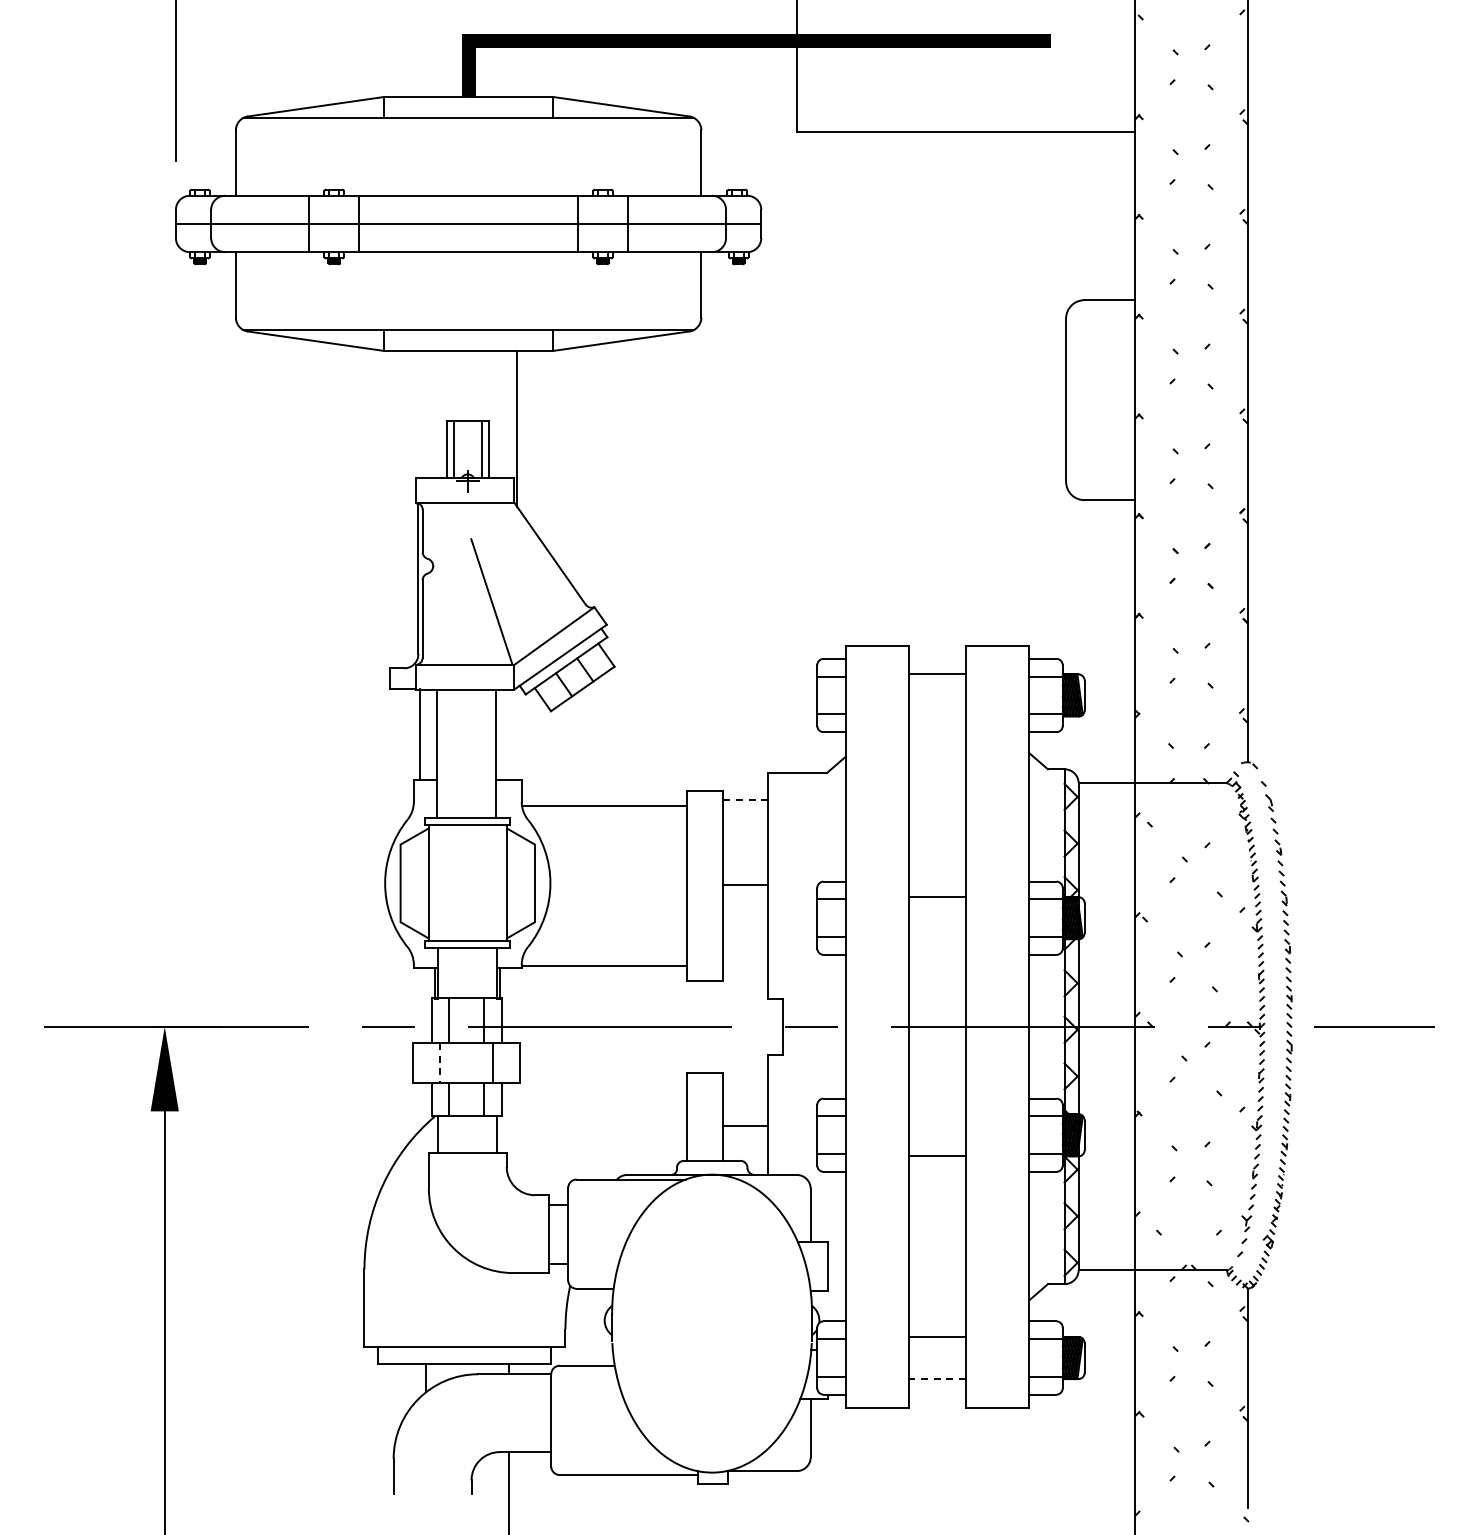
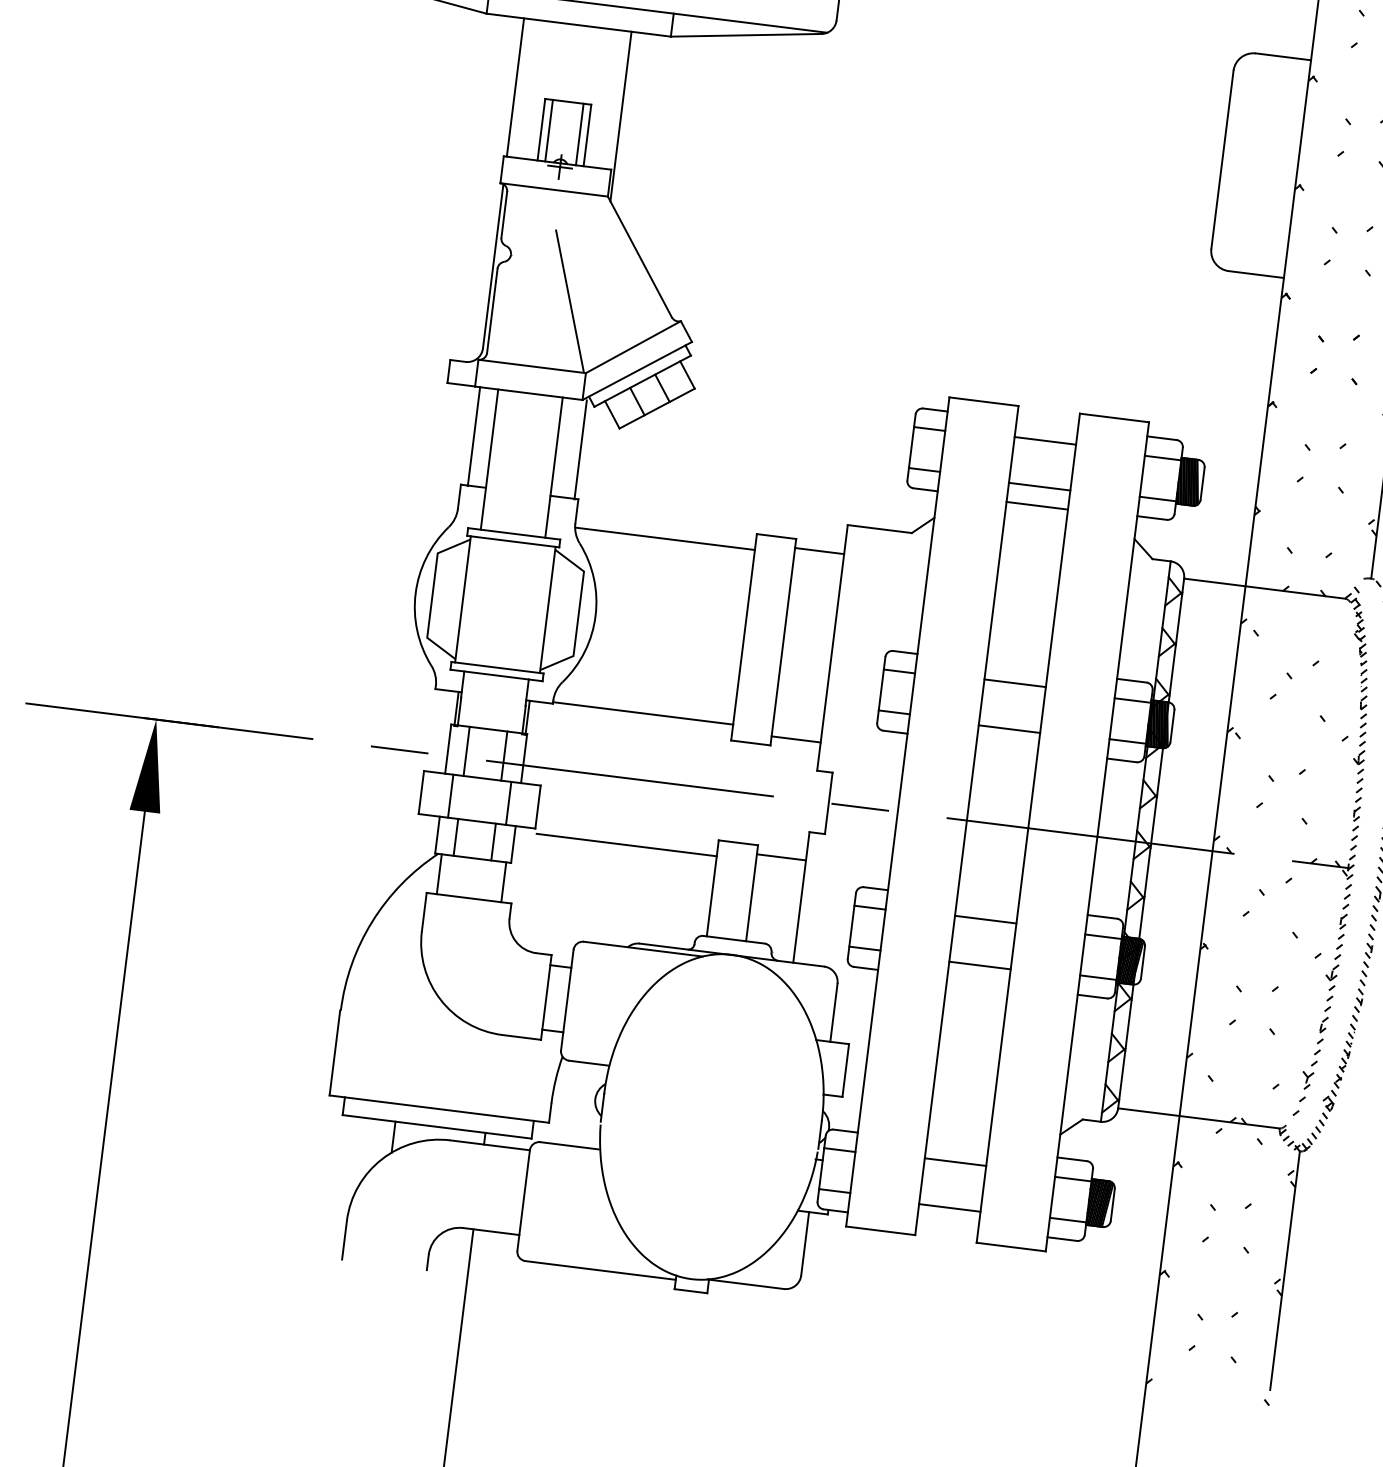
line: (418, 413) -> (515, 86), added
line: (937, 716) -> (1039, 486), added
line: (518, 734) -> (581, 449), added
line: (937, 734) -> (1037, 506), added
line: (745, 799) -> (819, 550), dashed -> solid
line: (745, 884) -> (795, 739), moved
line: (937, 939) -> (1009, 729), added
line: (439, 1062) -> (450, 795), dashed -> solid
line: (604, 1087) -> (626, 845), added
line: (937, 1114) -> (985, 919), added
line: (745, 1125) -> (781, 856), moved
line: (937, 1379) -> (949, 1208), dashed -> solid

